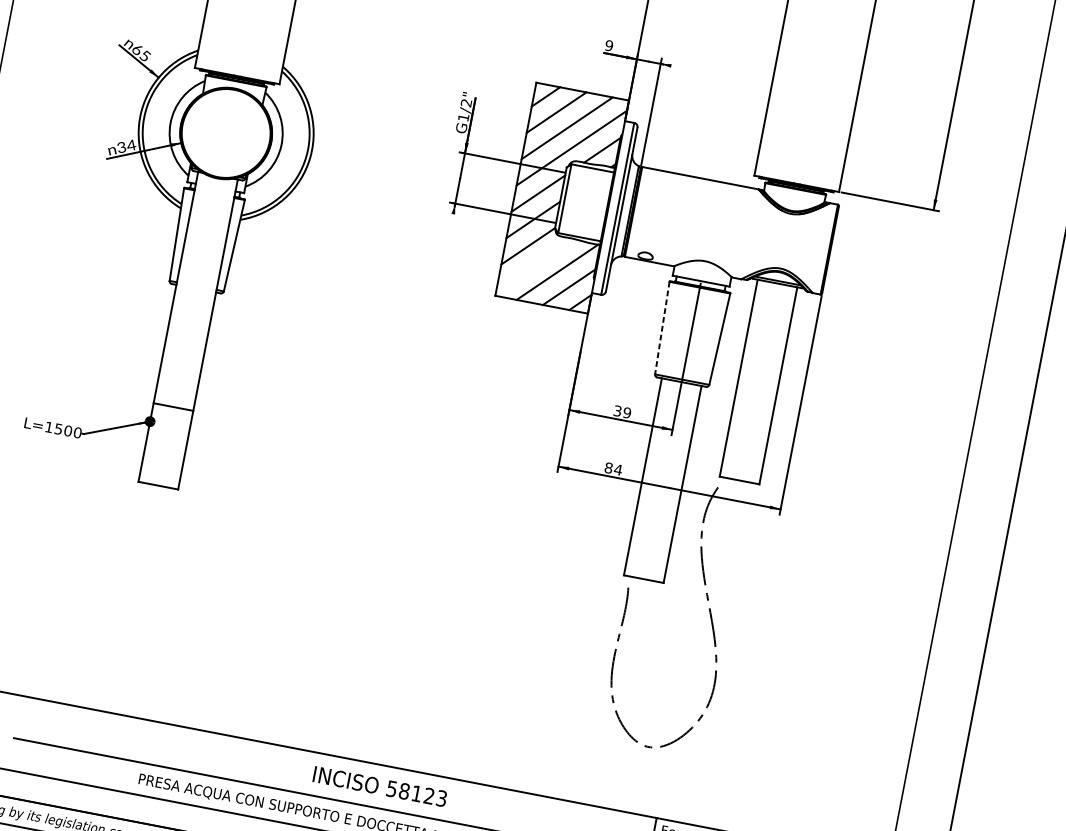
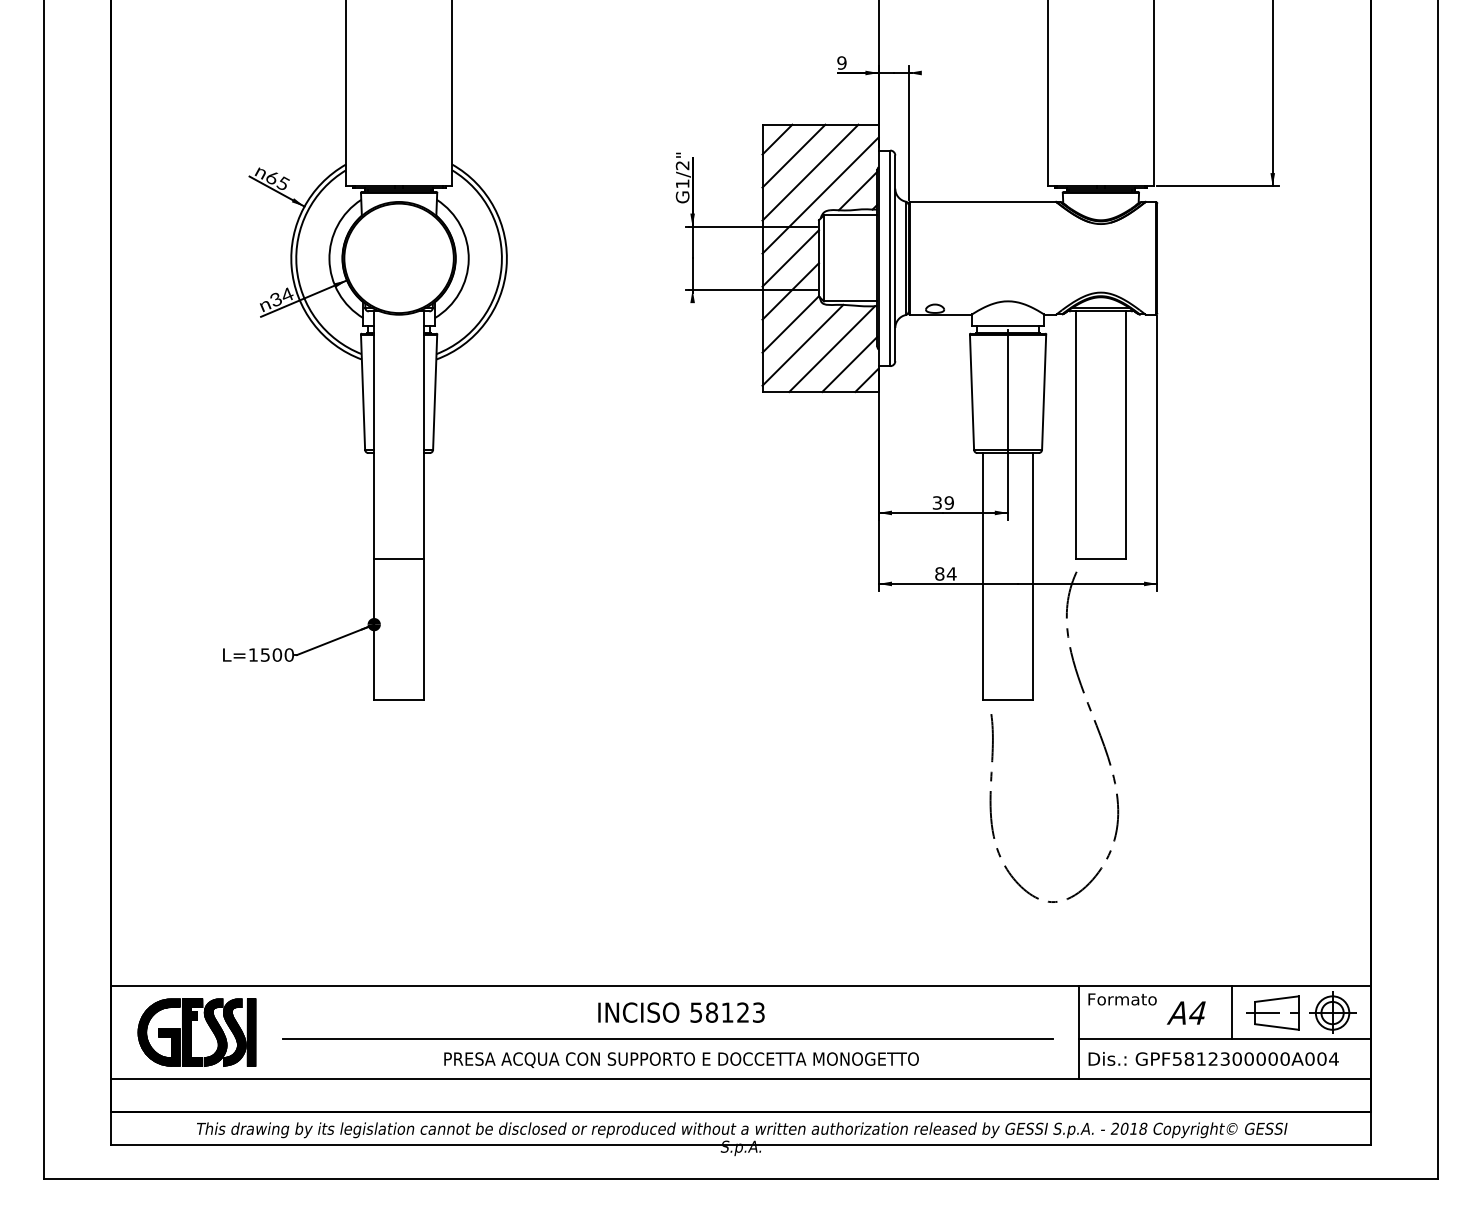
line: (534, 264) -> (802, 344), added
line: (662, 328) -> (972, 392), dashed -> solid
line: (173, 406) -> (398, 558), moved
text: (380, 786) -> (681, 1012), moved

